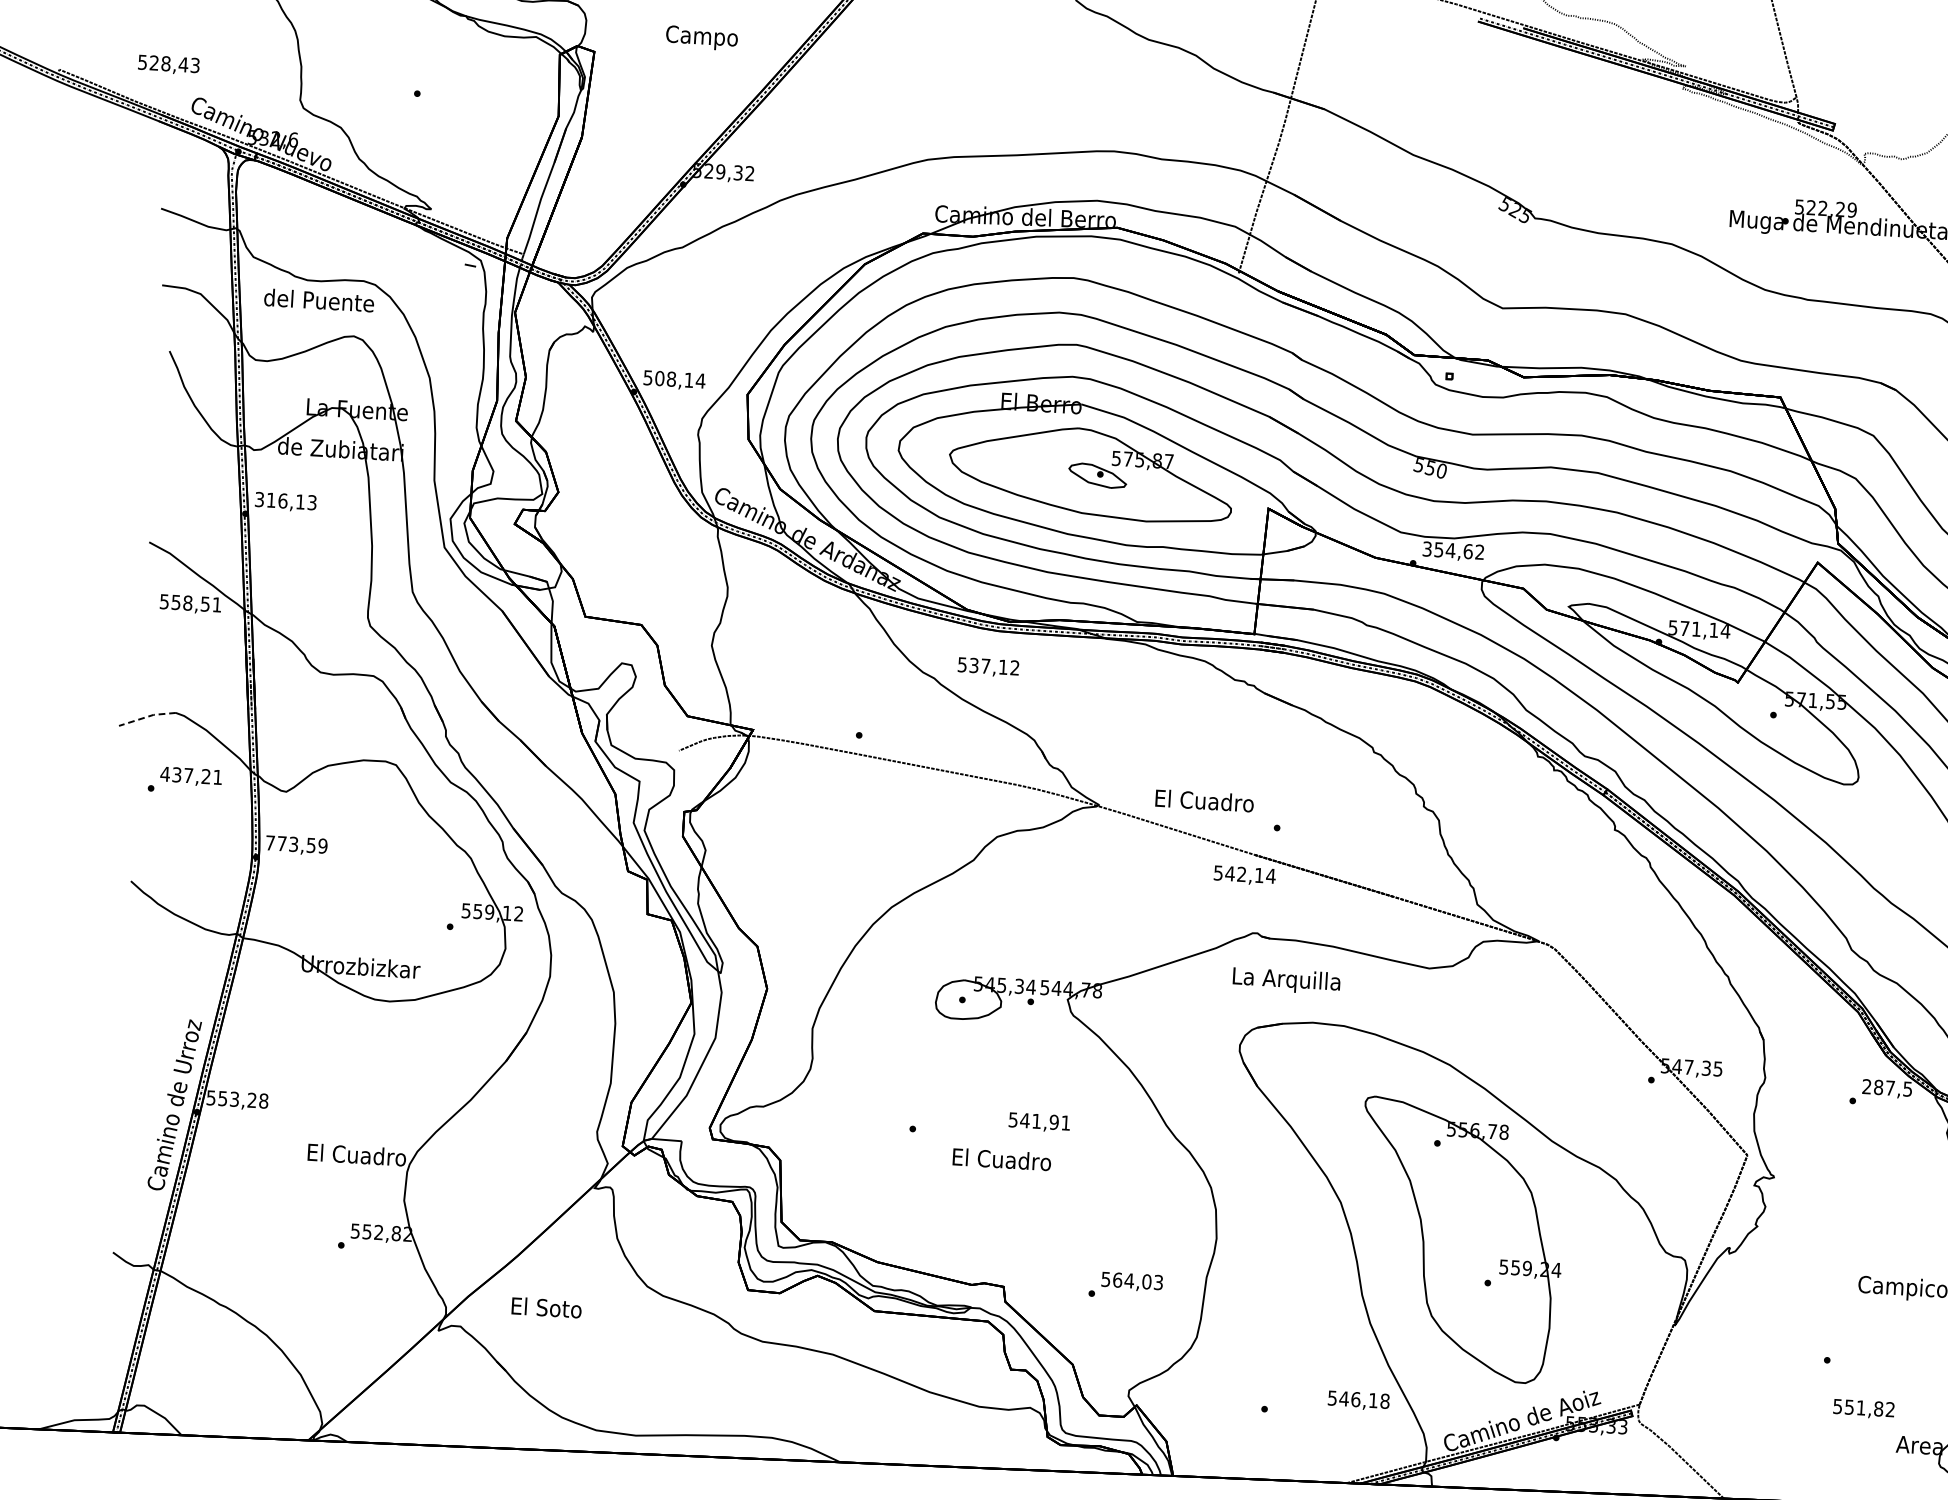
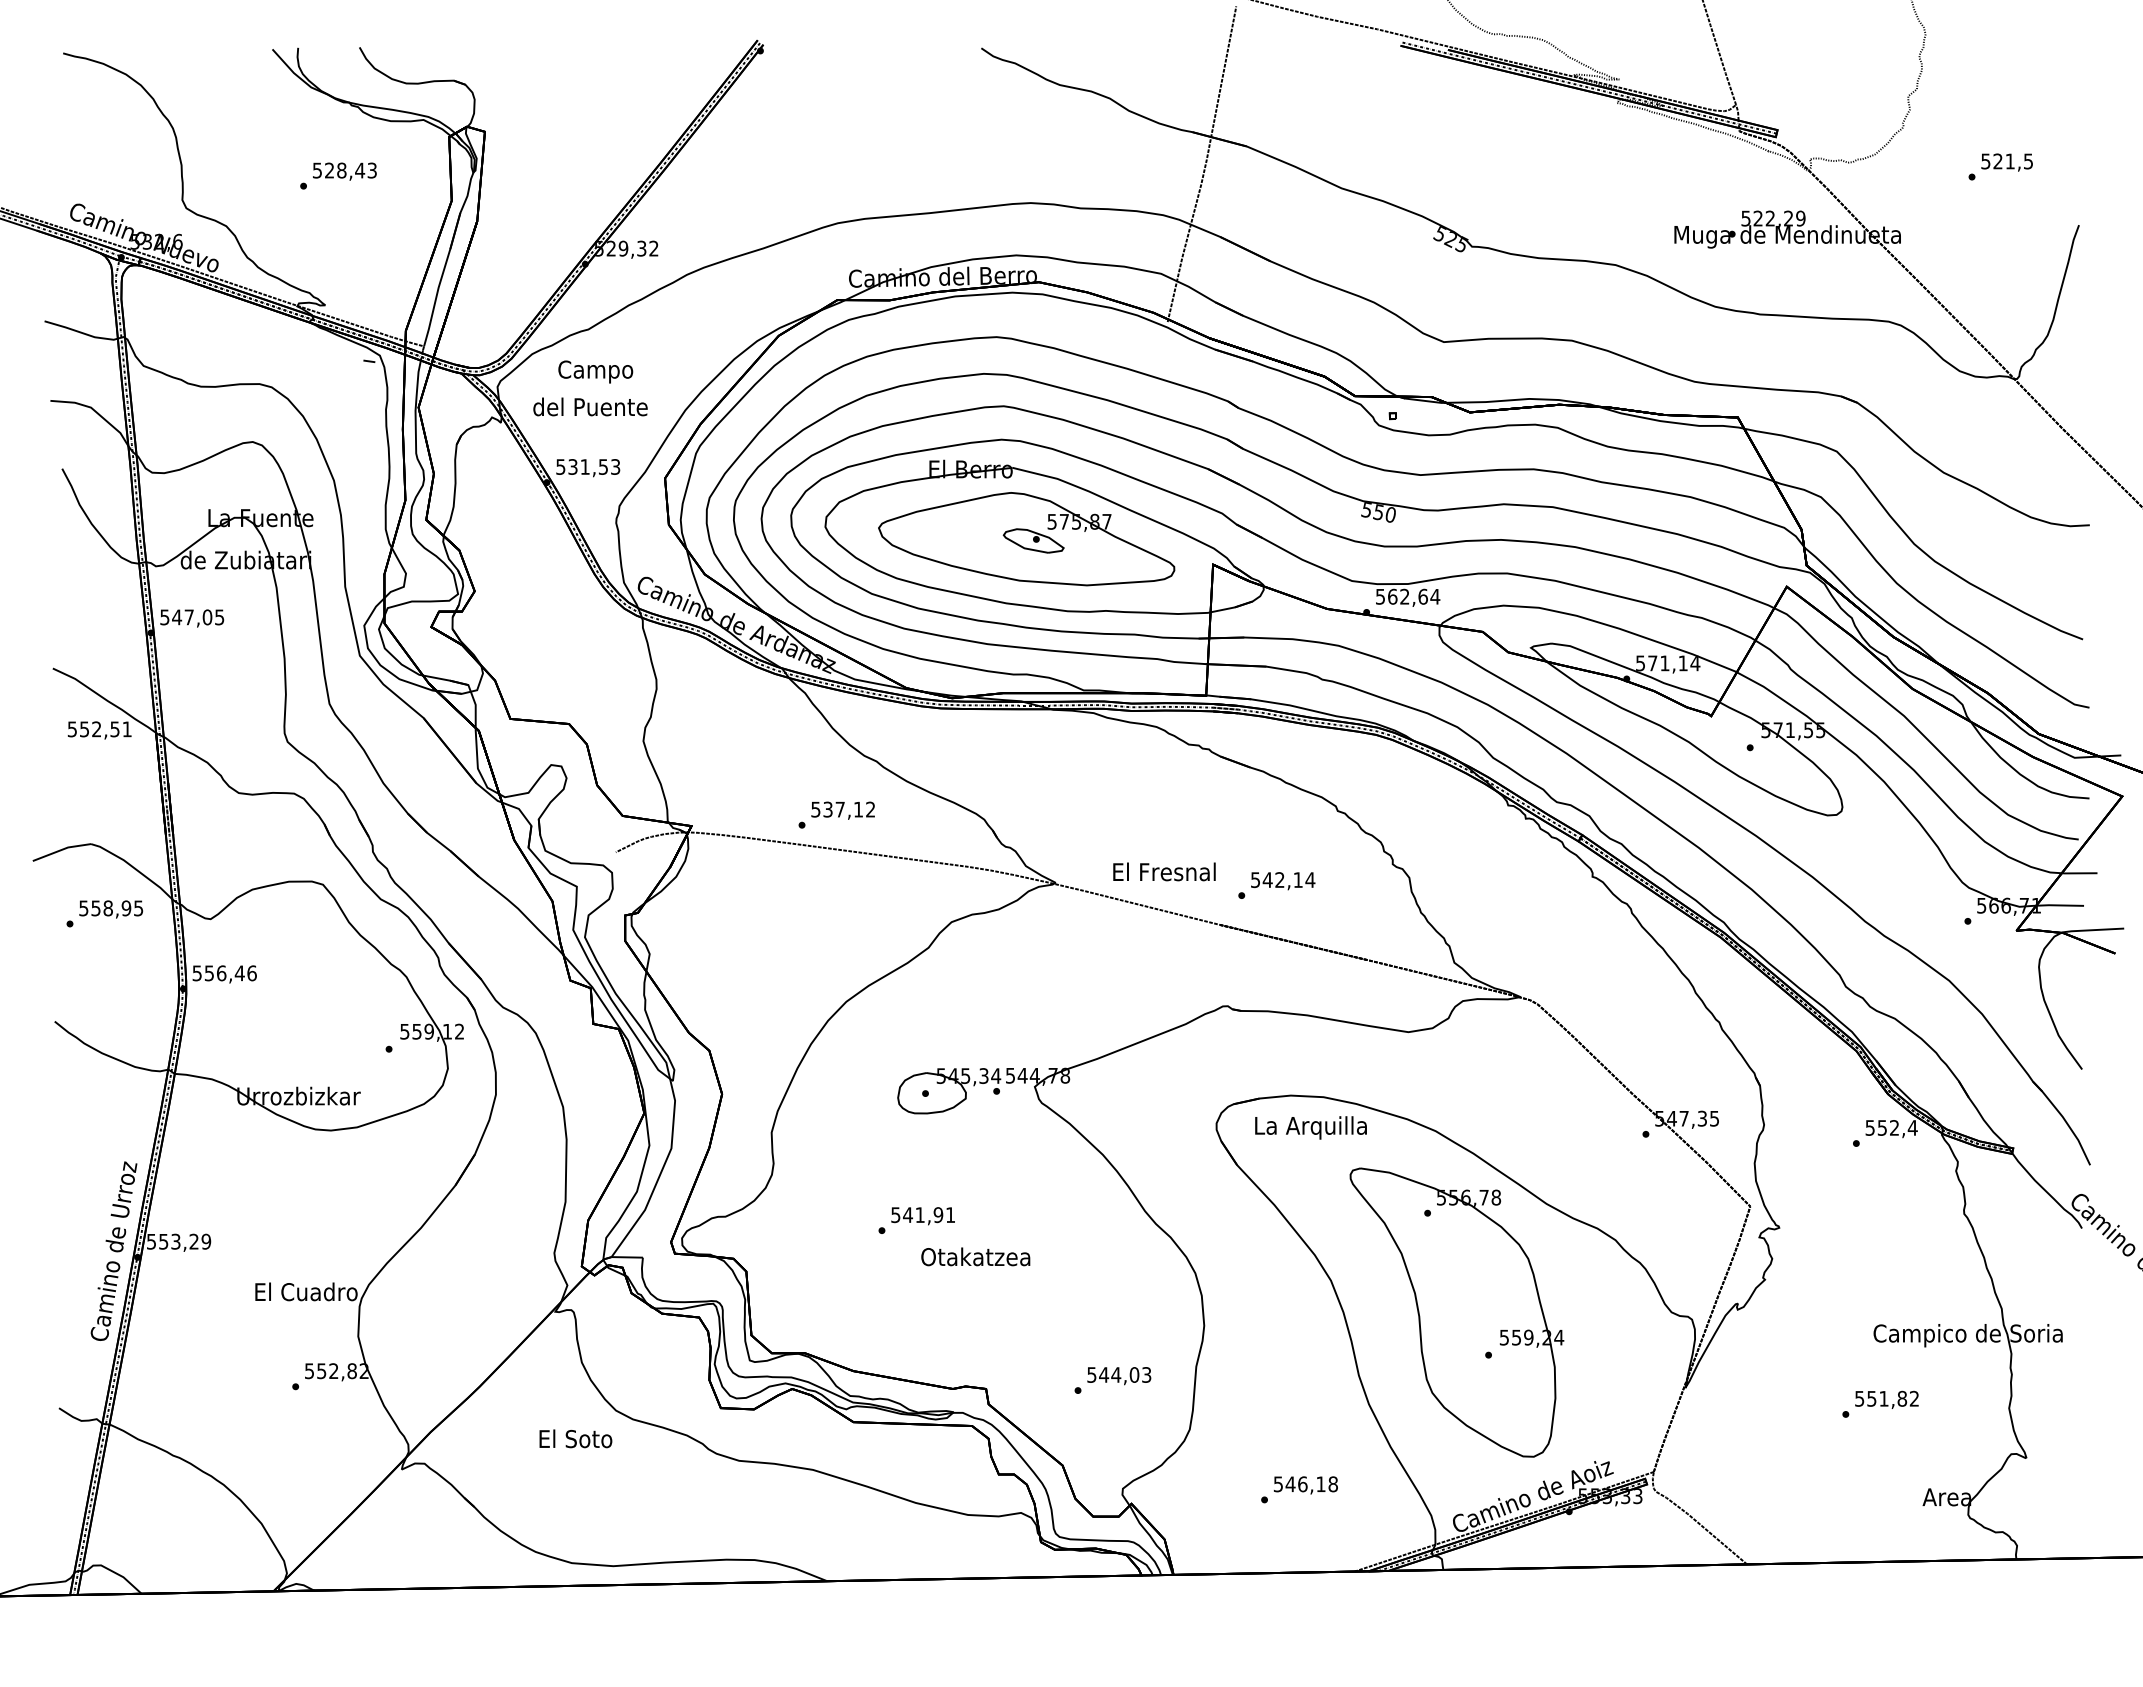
text: (701, 37) -> (595, 371), moved
text: (168, 64) -> (344, 171), moved
text: (319, 300) -> (590, 406), moved
text: (680, 379) -> (594, 466), 508,14 -> 531,53
text: (286, 501) -> (192, 617), 316,13 -> 547,05
text: (1454, 550) -> (1408, 596), 354,62 -> 562,64
text: (187, 603) -> (96, 729), 558,51 -> 552,51
text: (987, 667) -> (842, 810), moved
line: (147, 716) -> (61, 849), dashed -> solid
text: (190, 775) -> (110, 908), 437,21 -> 558,95
text: (1204, 800) -> (1164, 871), El Cuadro -> El Fresnal
text: (296, 844) -> (224, 973), 773,59 -> 556,46
text: (1245, 876) -> (1283, 881), moved
text: (1286, 980) -> (1310, 1127), moved
text: (1887, 1087) -> (1891, 1127), 287,5 -> 552,4
text: (263, 1100) -> (206, 1241), 553,28 -> 553,29
text: (1038, 1122) -> (922, 1216), moved
text: (1001, 1159) -> (975, 1256), El Cuadro -> Otakatzea
text: (1118, 1279) -> (1104, 1374), 564,03 -> 544,03
text: (546, 1307) -> (575, 1438), moved
text: (1358, 1400) -> (1305, 1485), moved
text: (1863, 1408) -> (1886, 1399), moved

